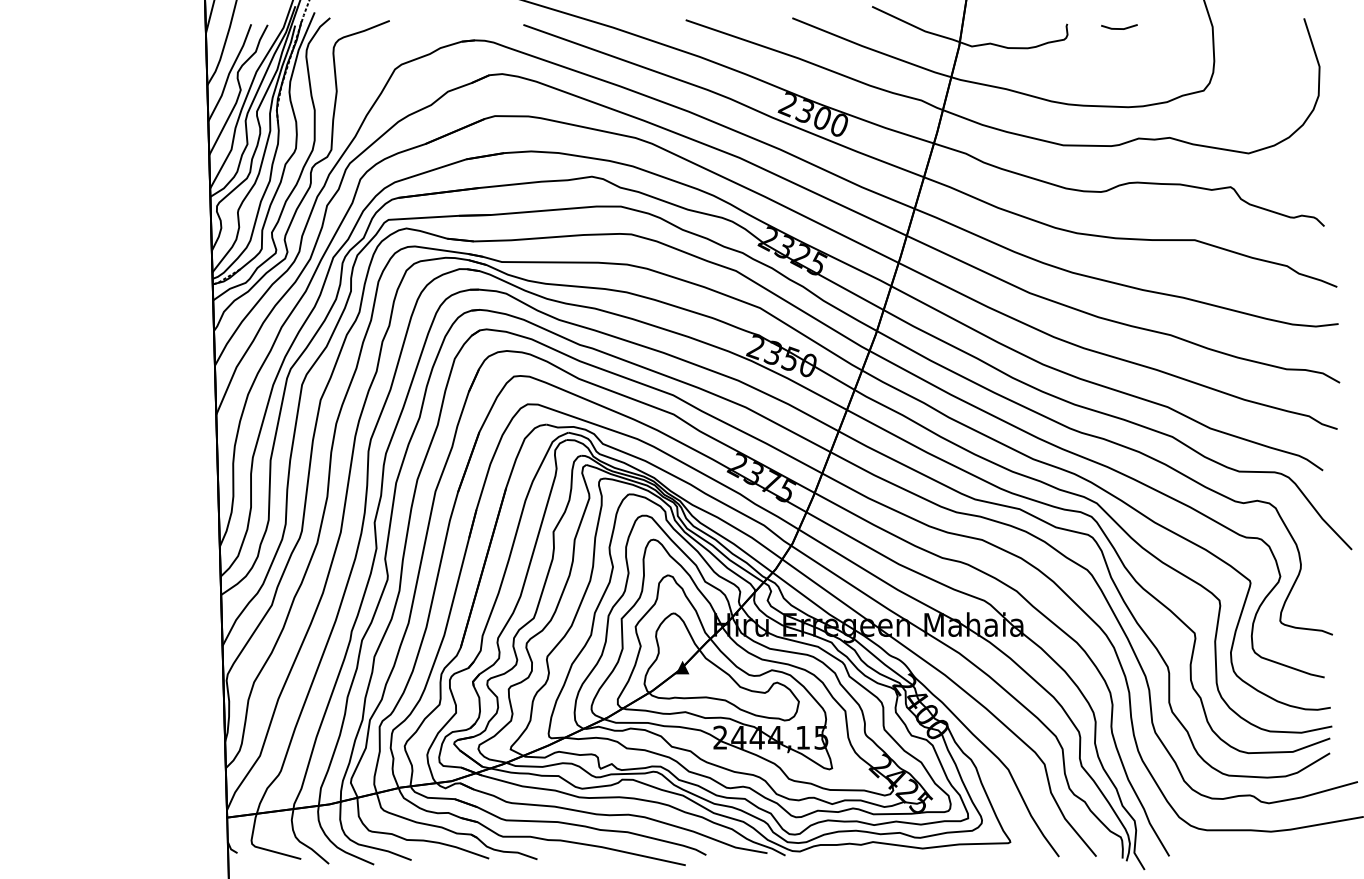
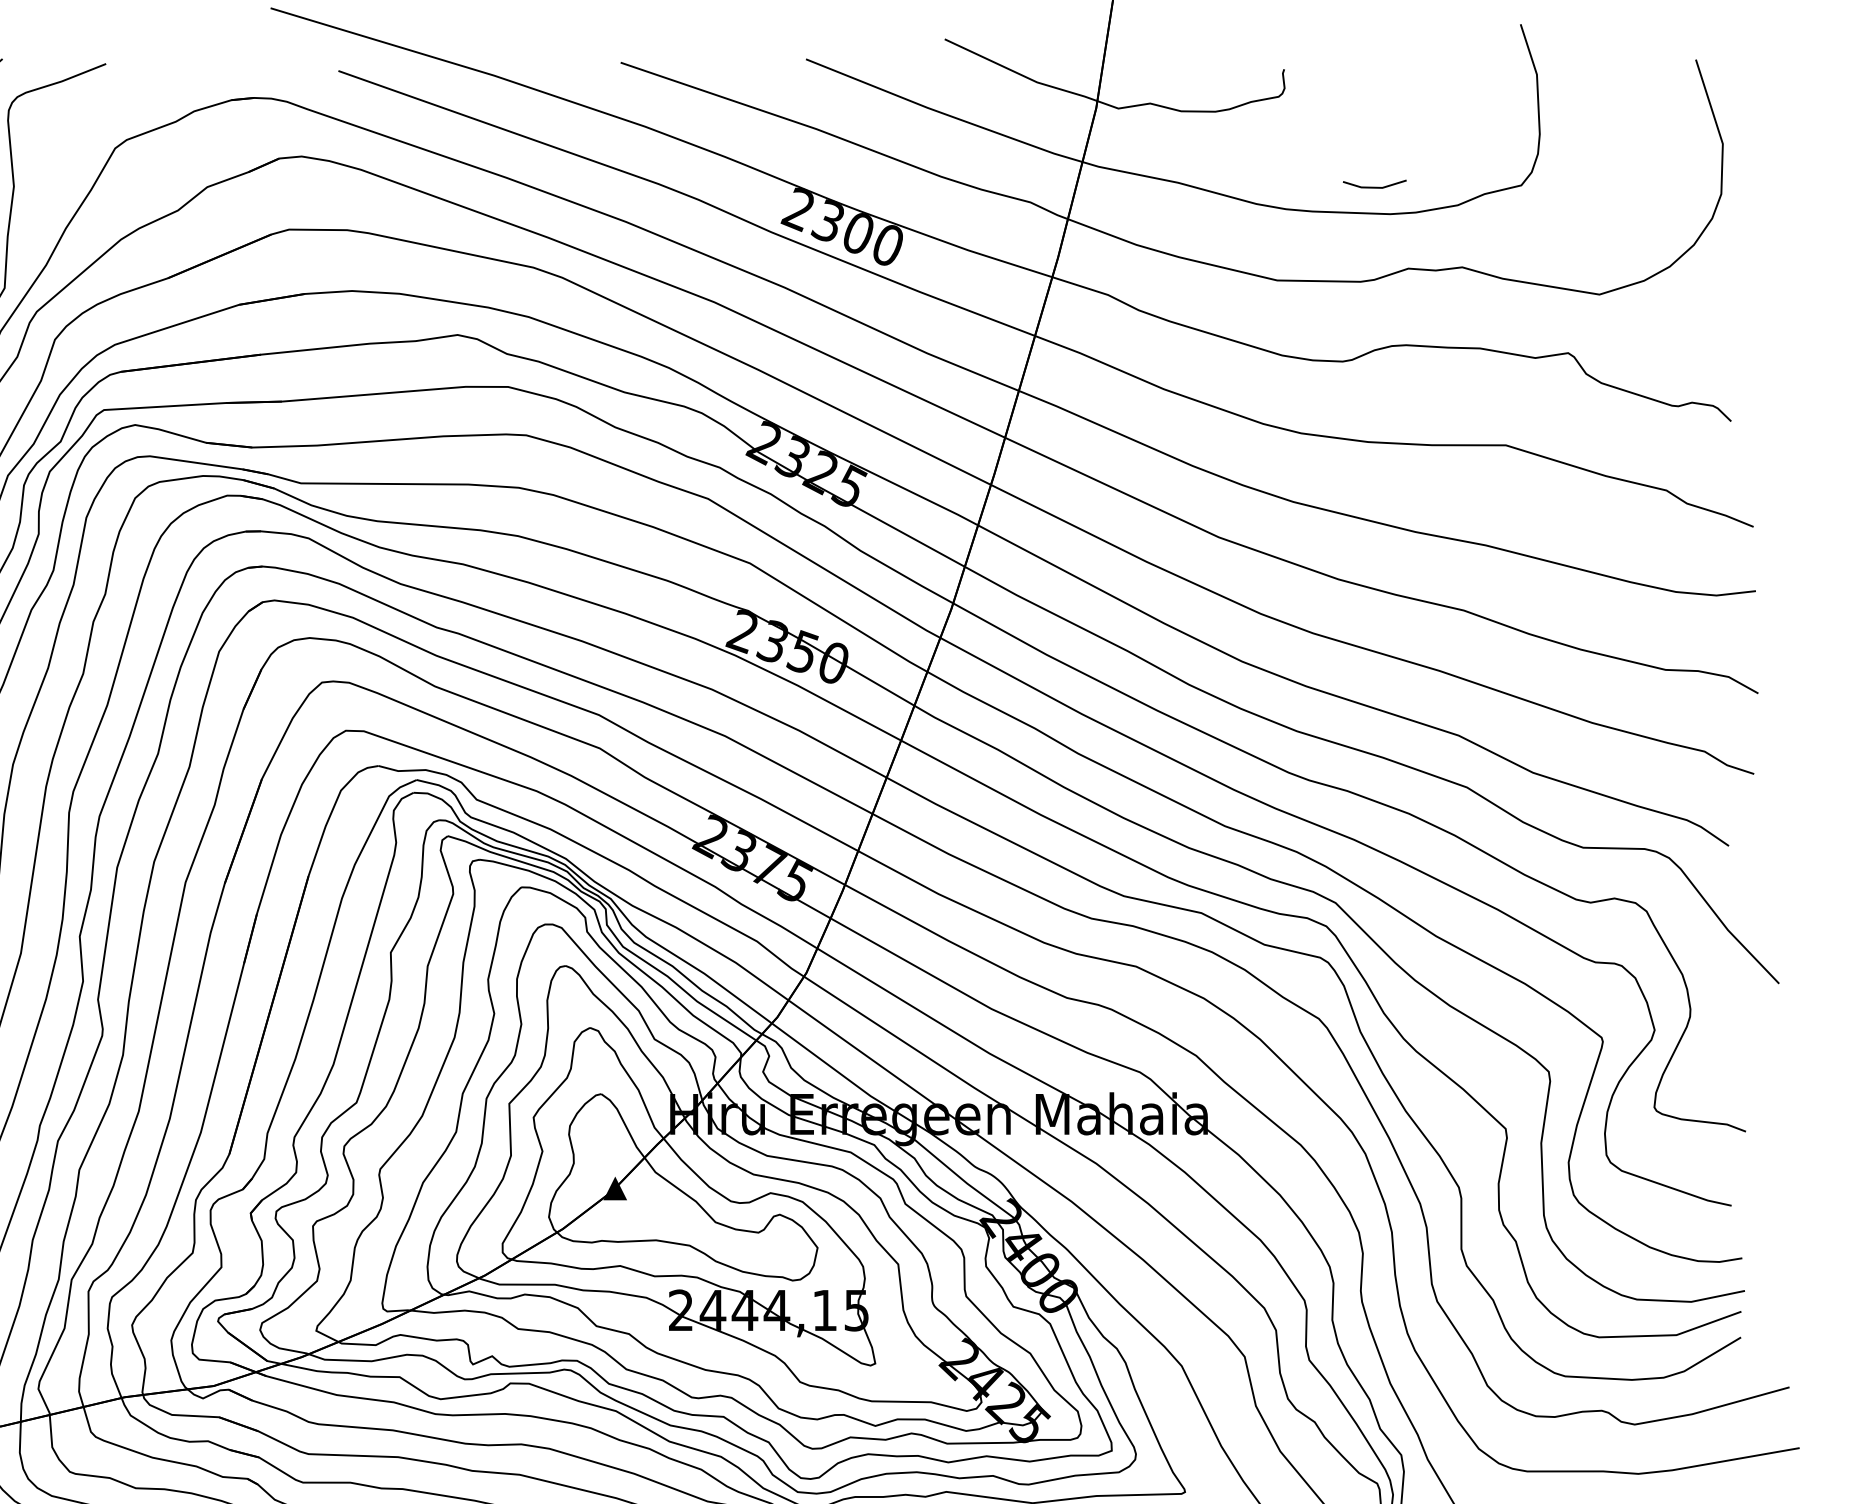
line: (1119, 28) -> (1374, 186), moved

